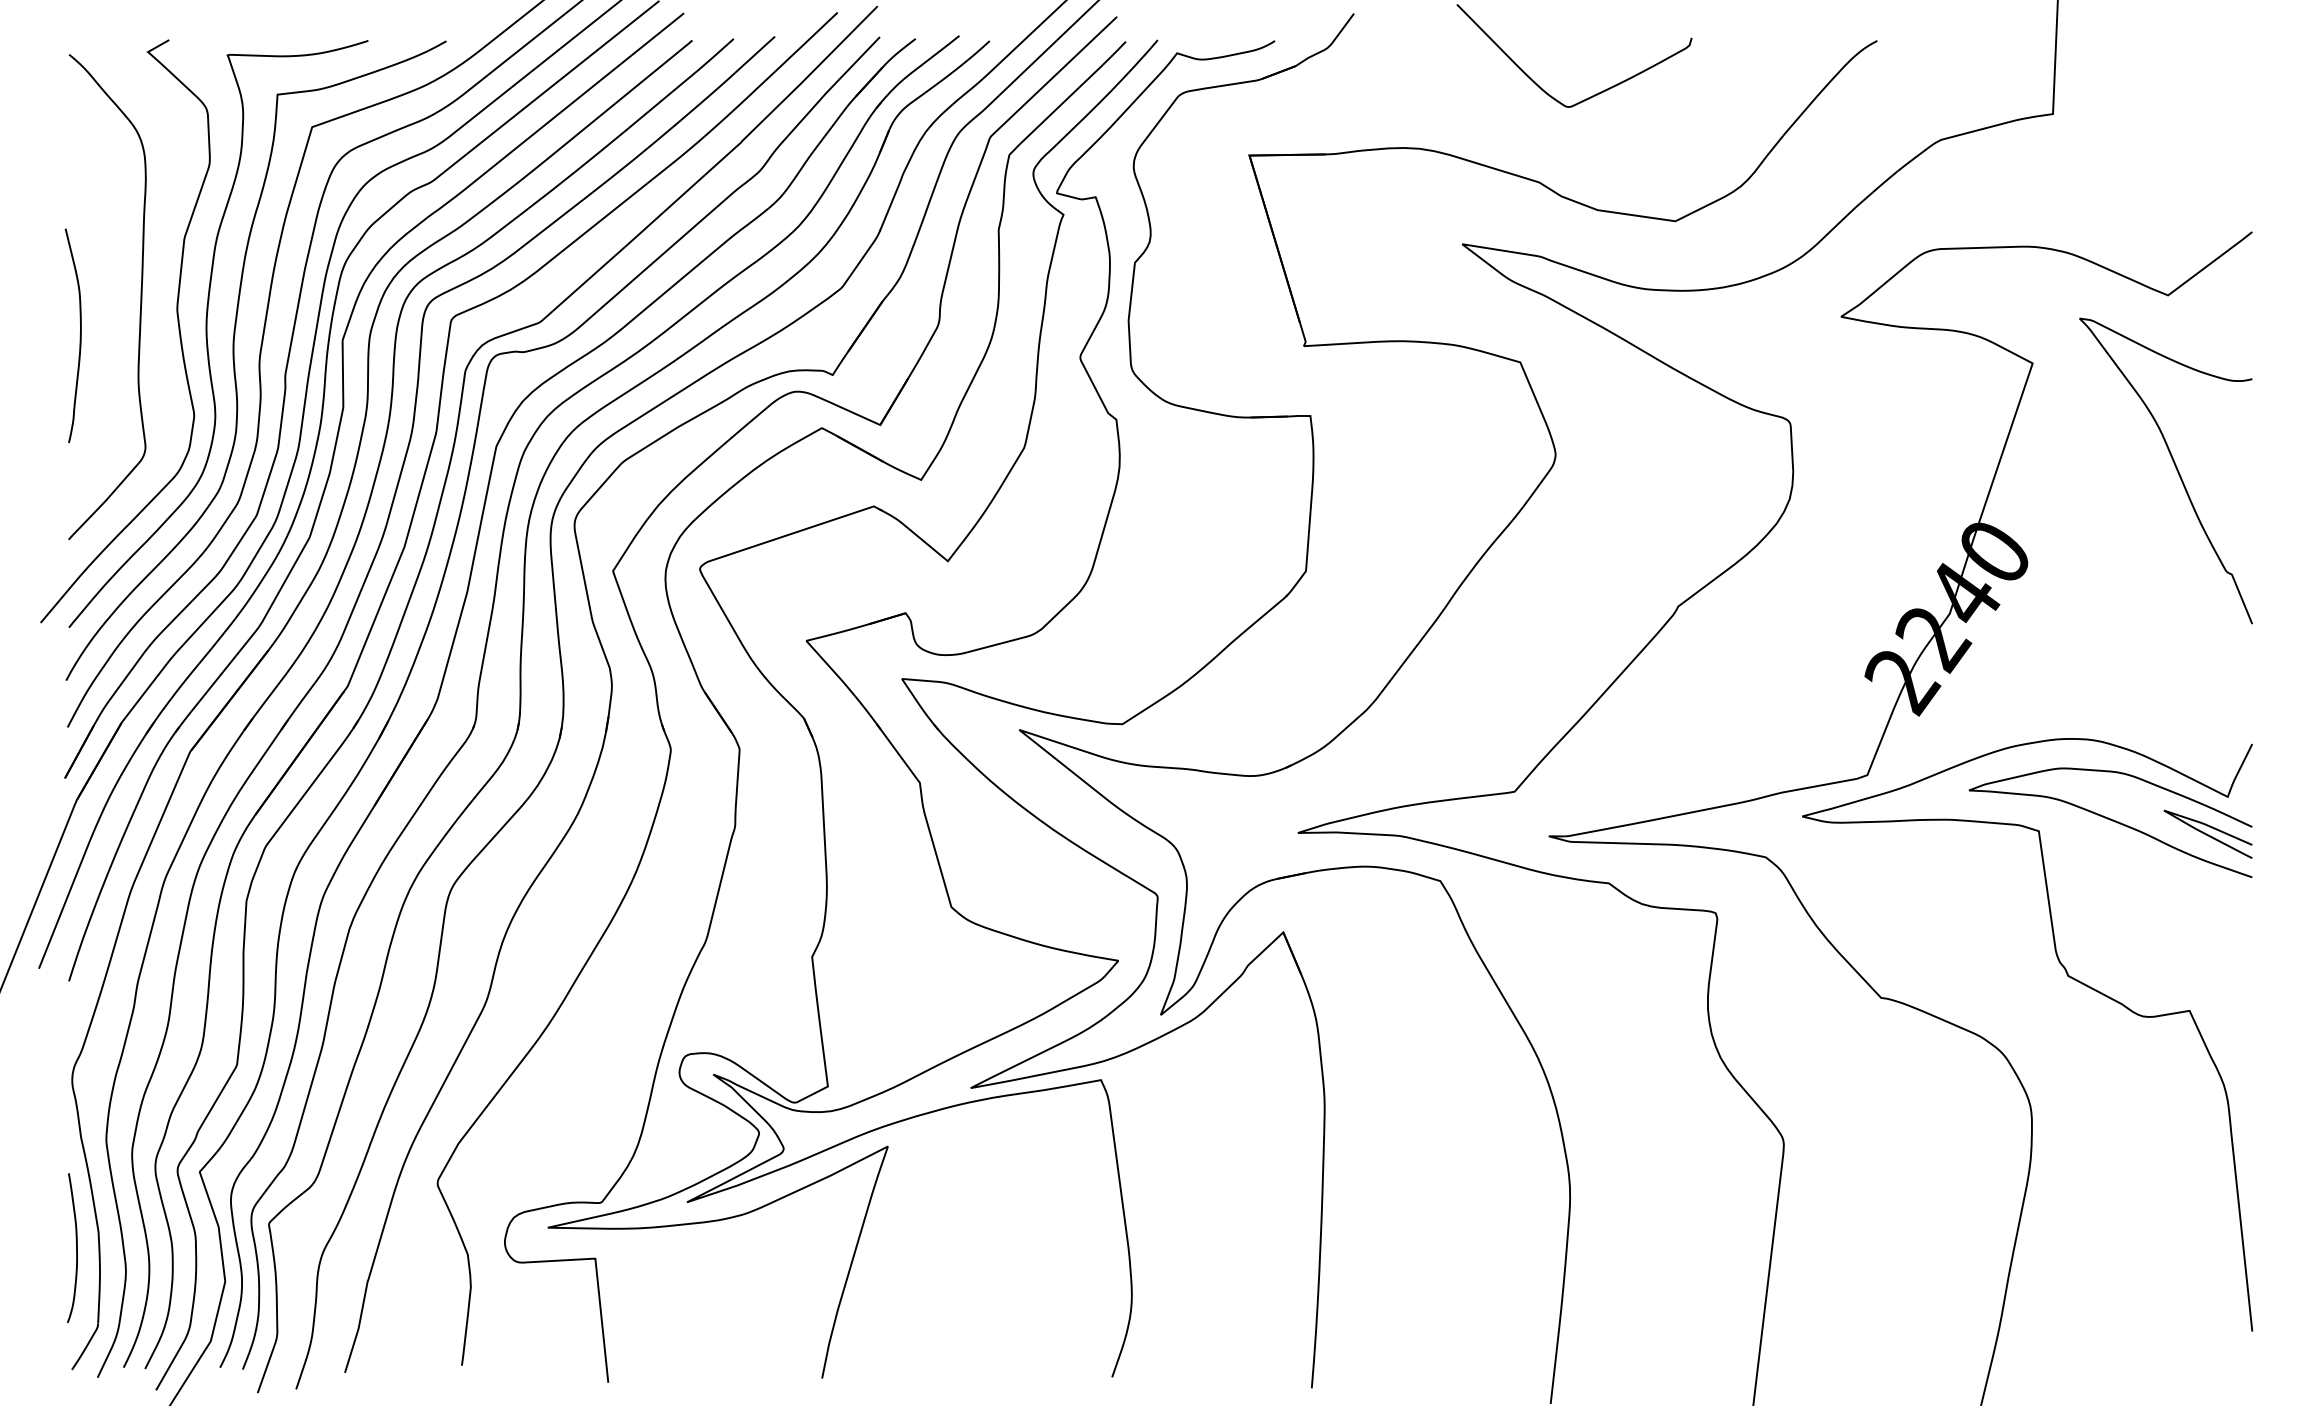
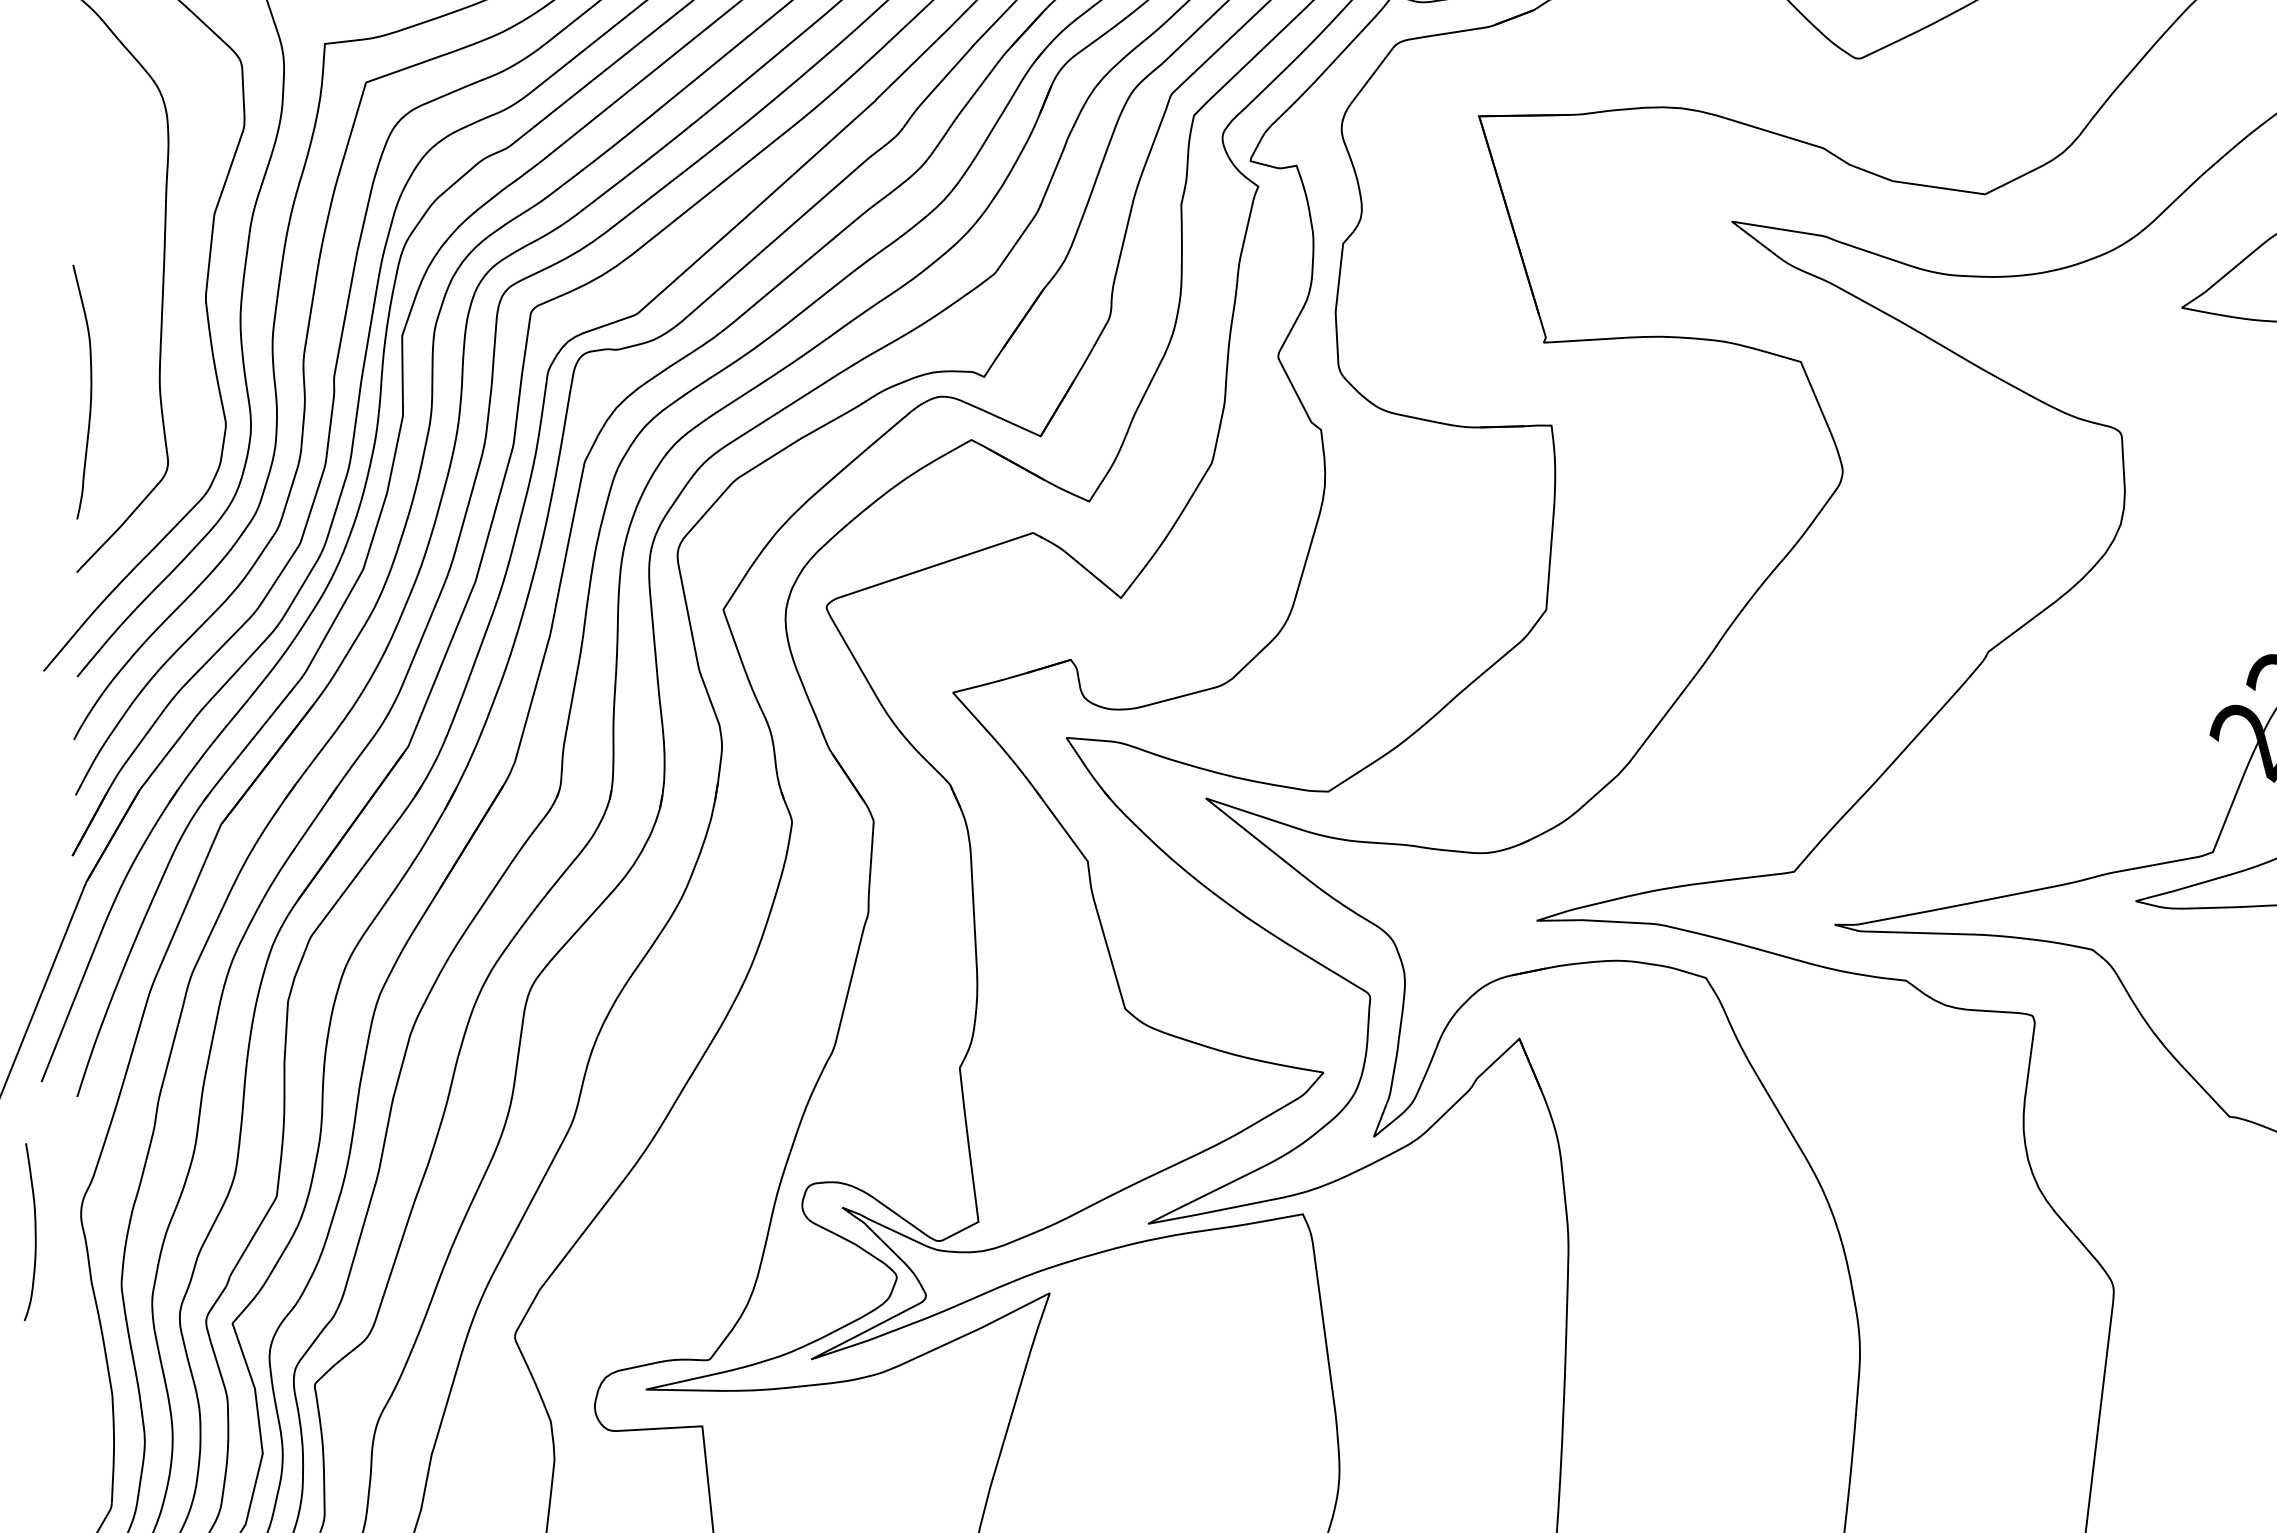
curve: (79, 335) -> (89, 391), moved
curve: (76, 1247) -> (35, 1231), moved

